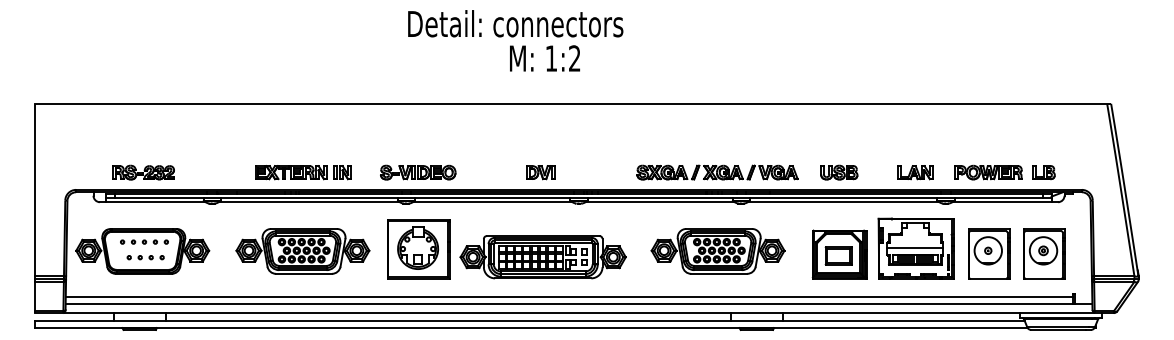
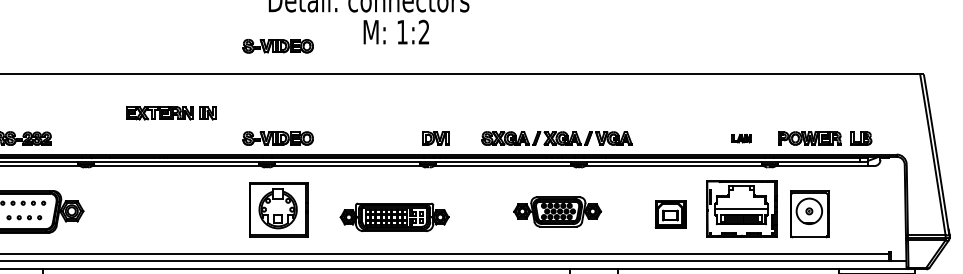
part: (418, 73) -> (278, 46), added
part: (303, 172) -> (171, 113), moved
part: (540, 172) -> (435, 138), moved
part: (839, 172) -> (670, 138), removed
part: (915, 172) -> (741, 138), size x0.6
part: (302, 251) -> (170, 211), removed
part: (717, 251) -> (557, 211), size x0.7
part: (1044, 253) -> (861, 213), removed
part: (839, 254) -> (670, 214), size x0.6
part: (542, 257) -> (394, 217), size x0.7

